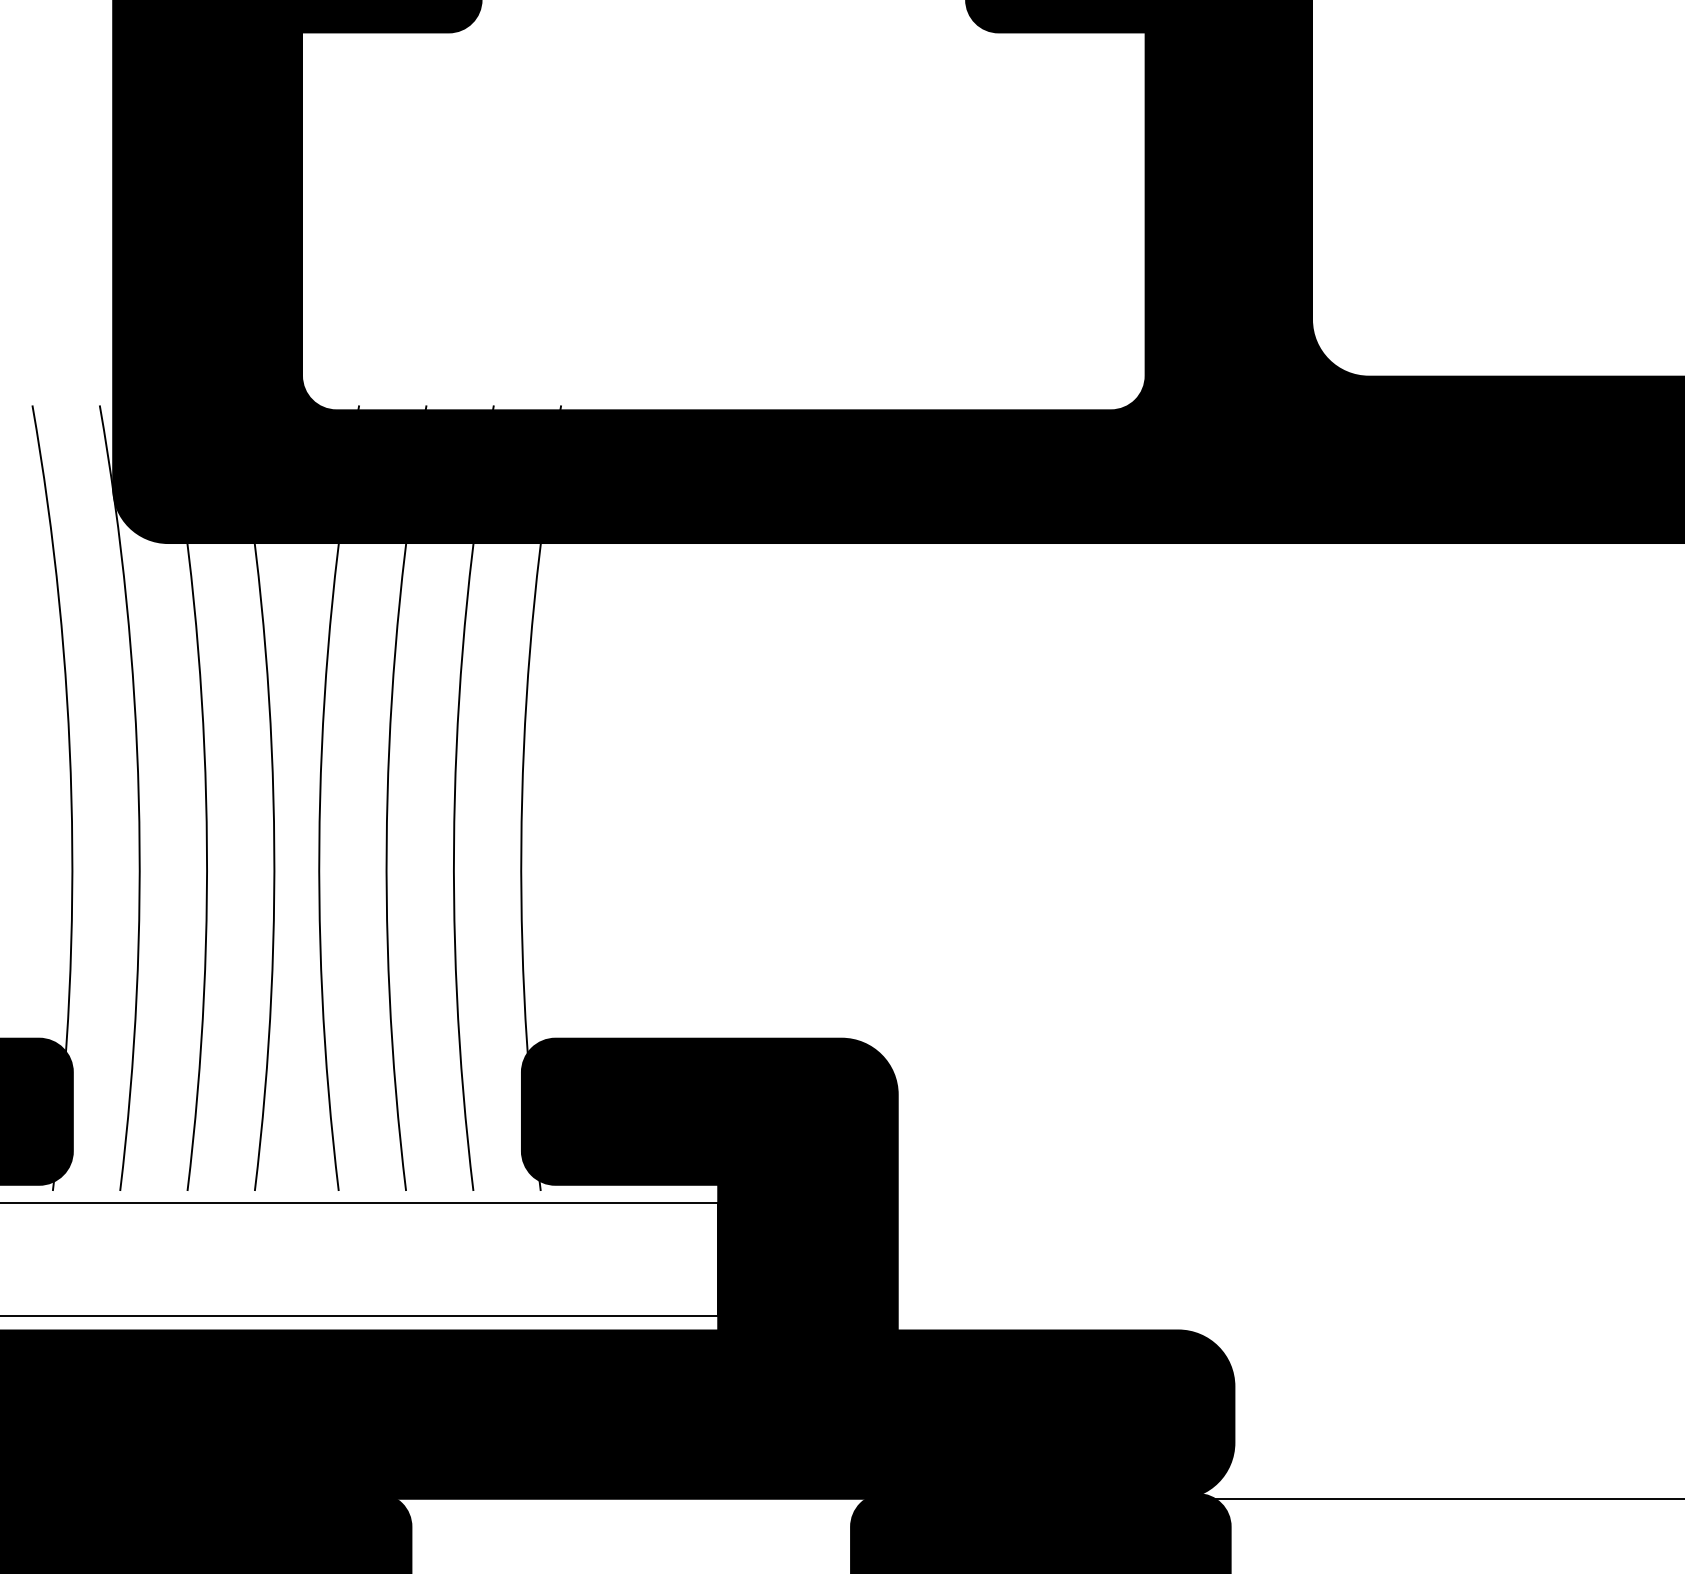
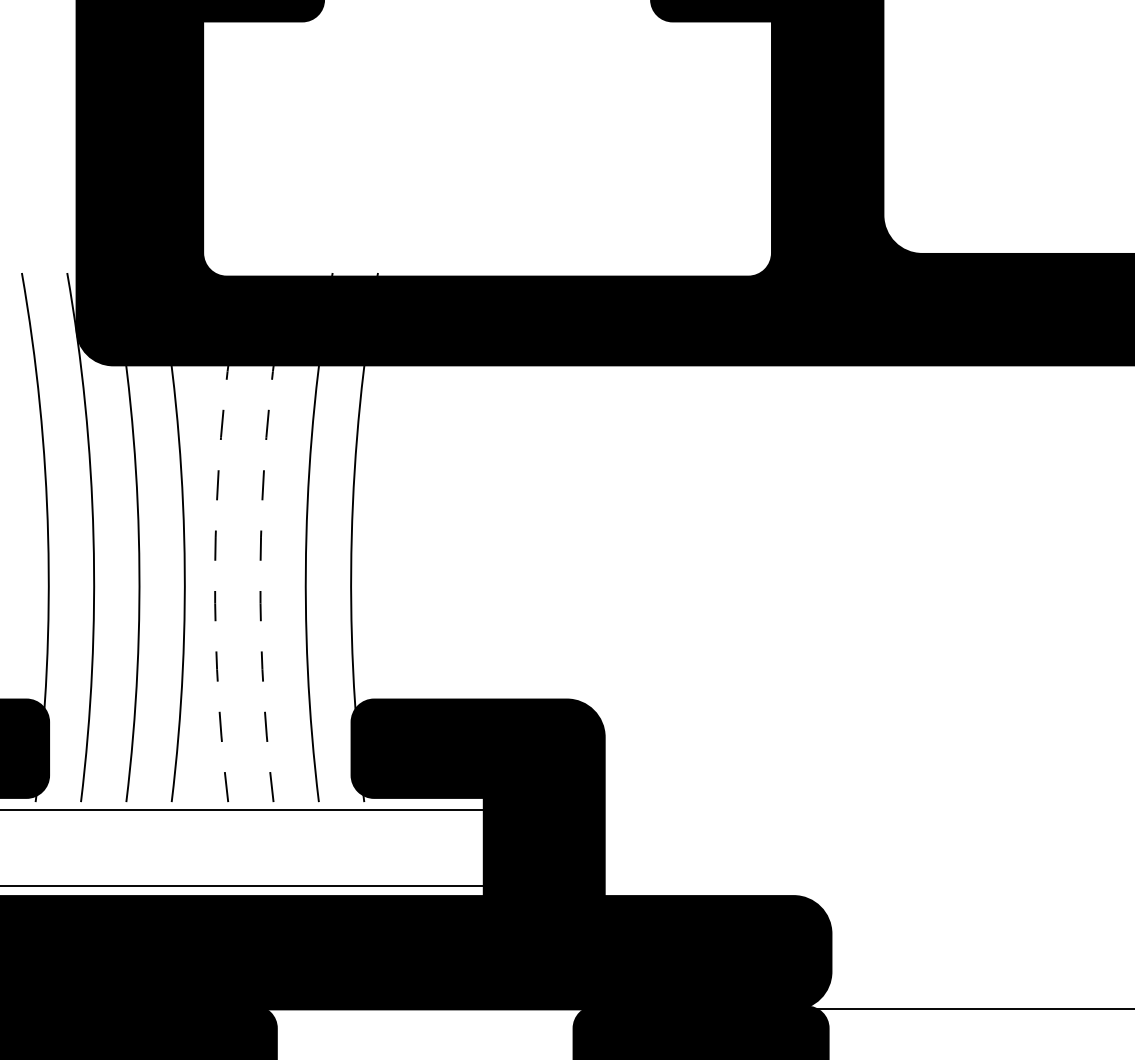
line: (319, 798) -> (215, 537), solid -> dashed
line: (388, 798) -> (261, 537), solid -> dashed

